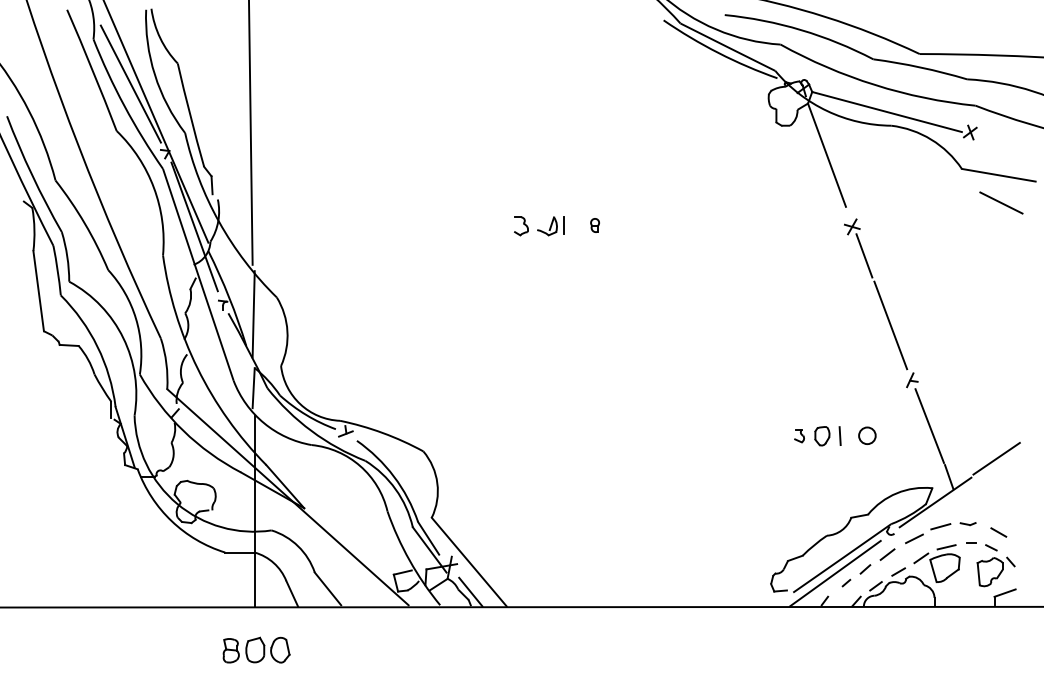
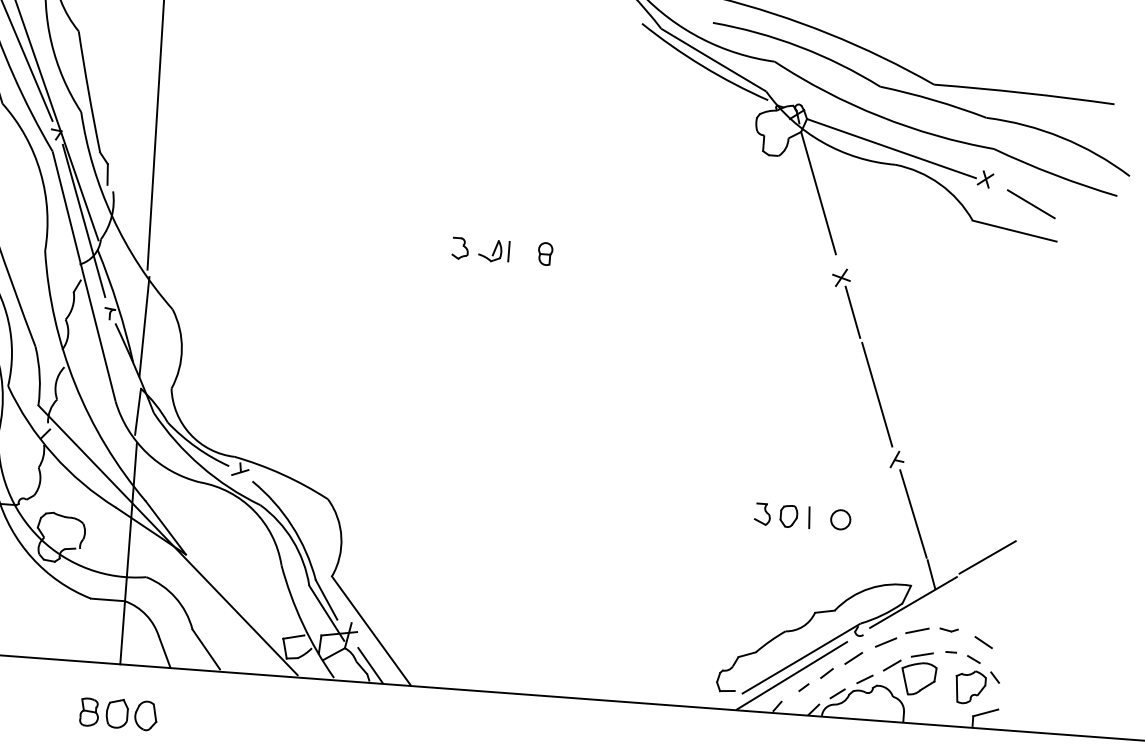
line: (1001, 202) -> (1031, 203), moved
part: (594, 225) -> (544, 253), size x1.43
part: (799, 435) -> (762, 513), size x1.43

